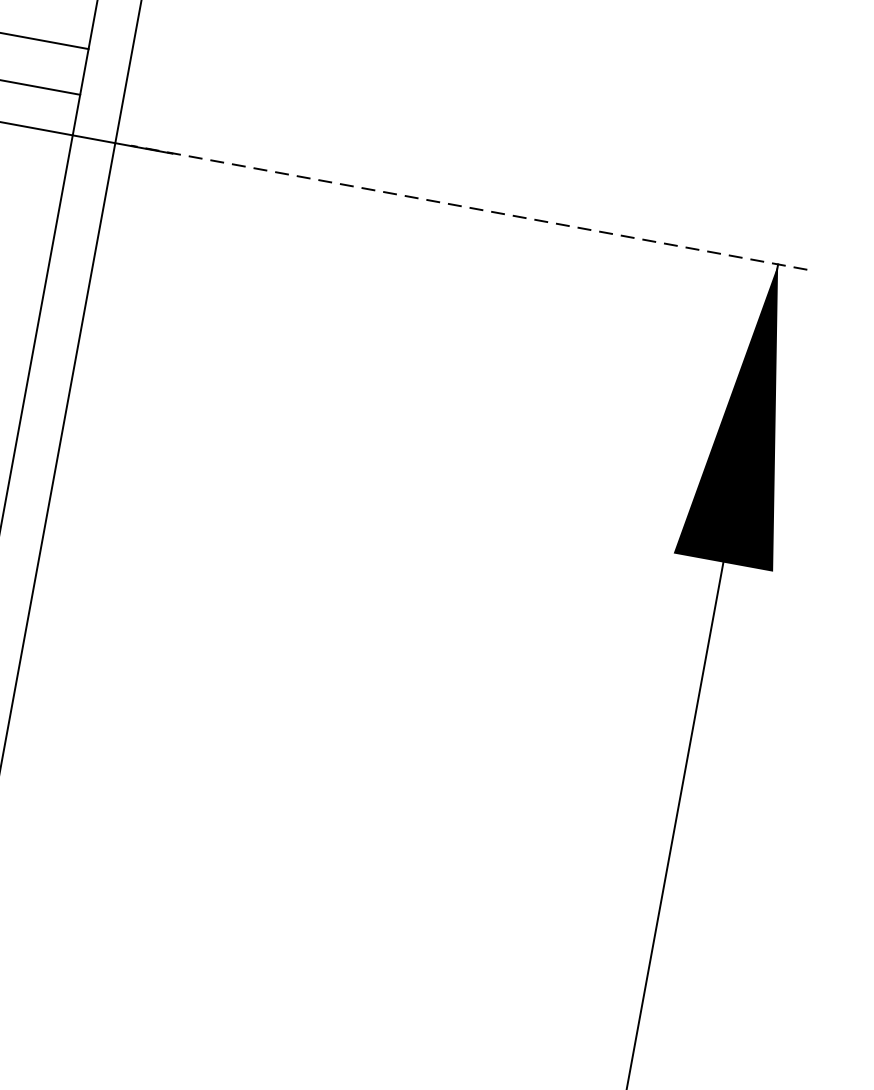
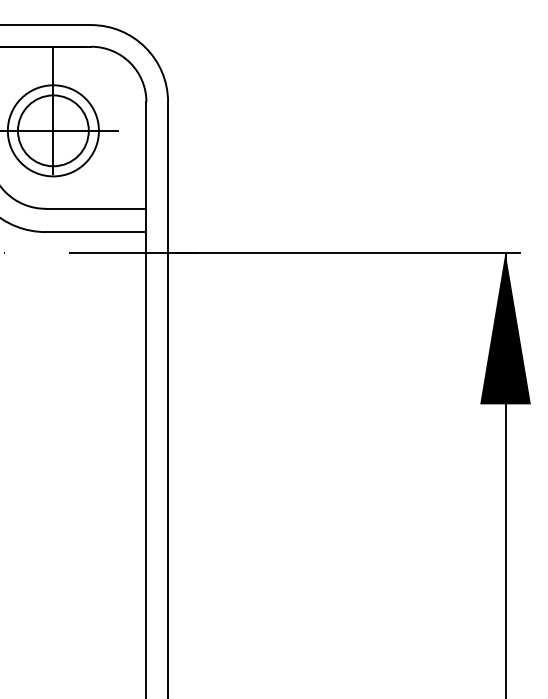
line: (467, 207) -> (347, 252), dashed -> solid

